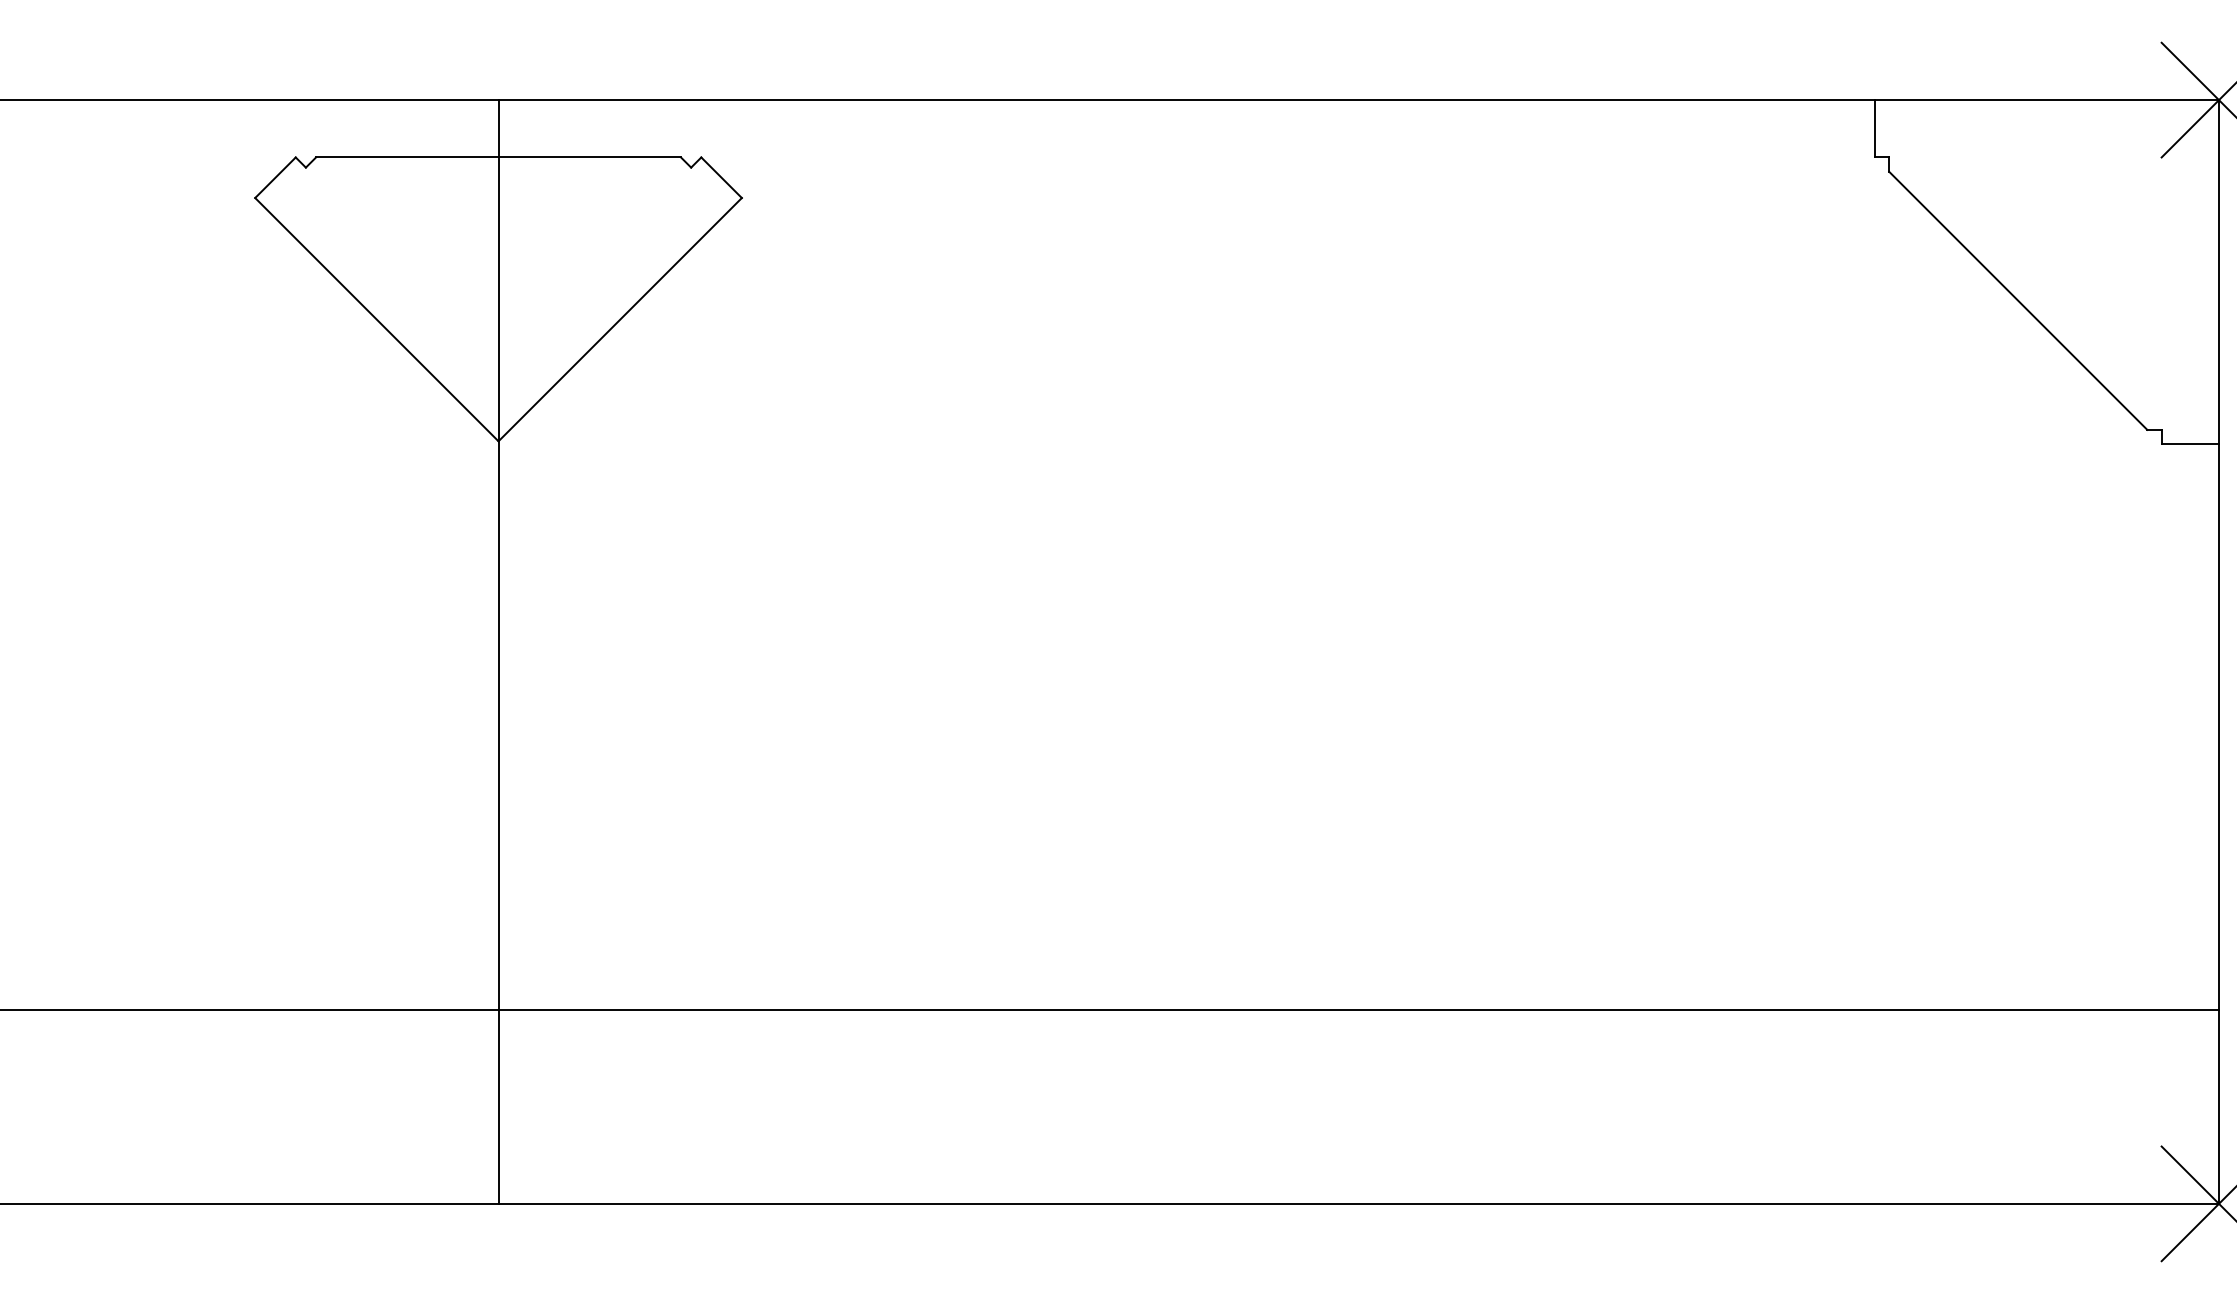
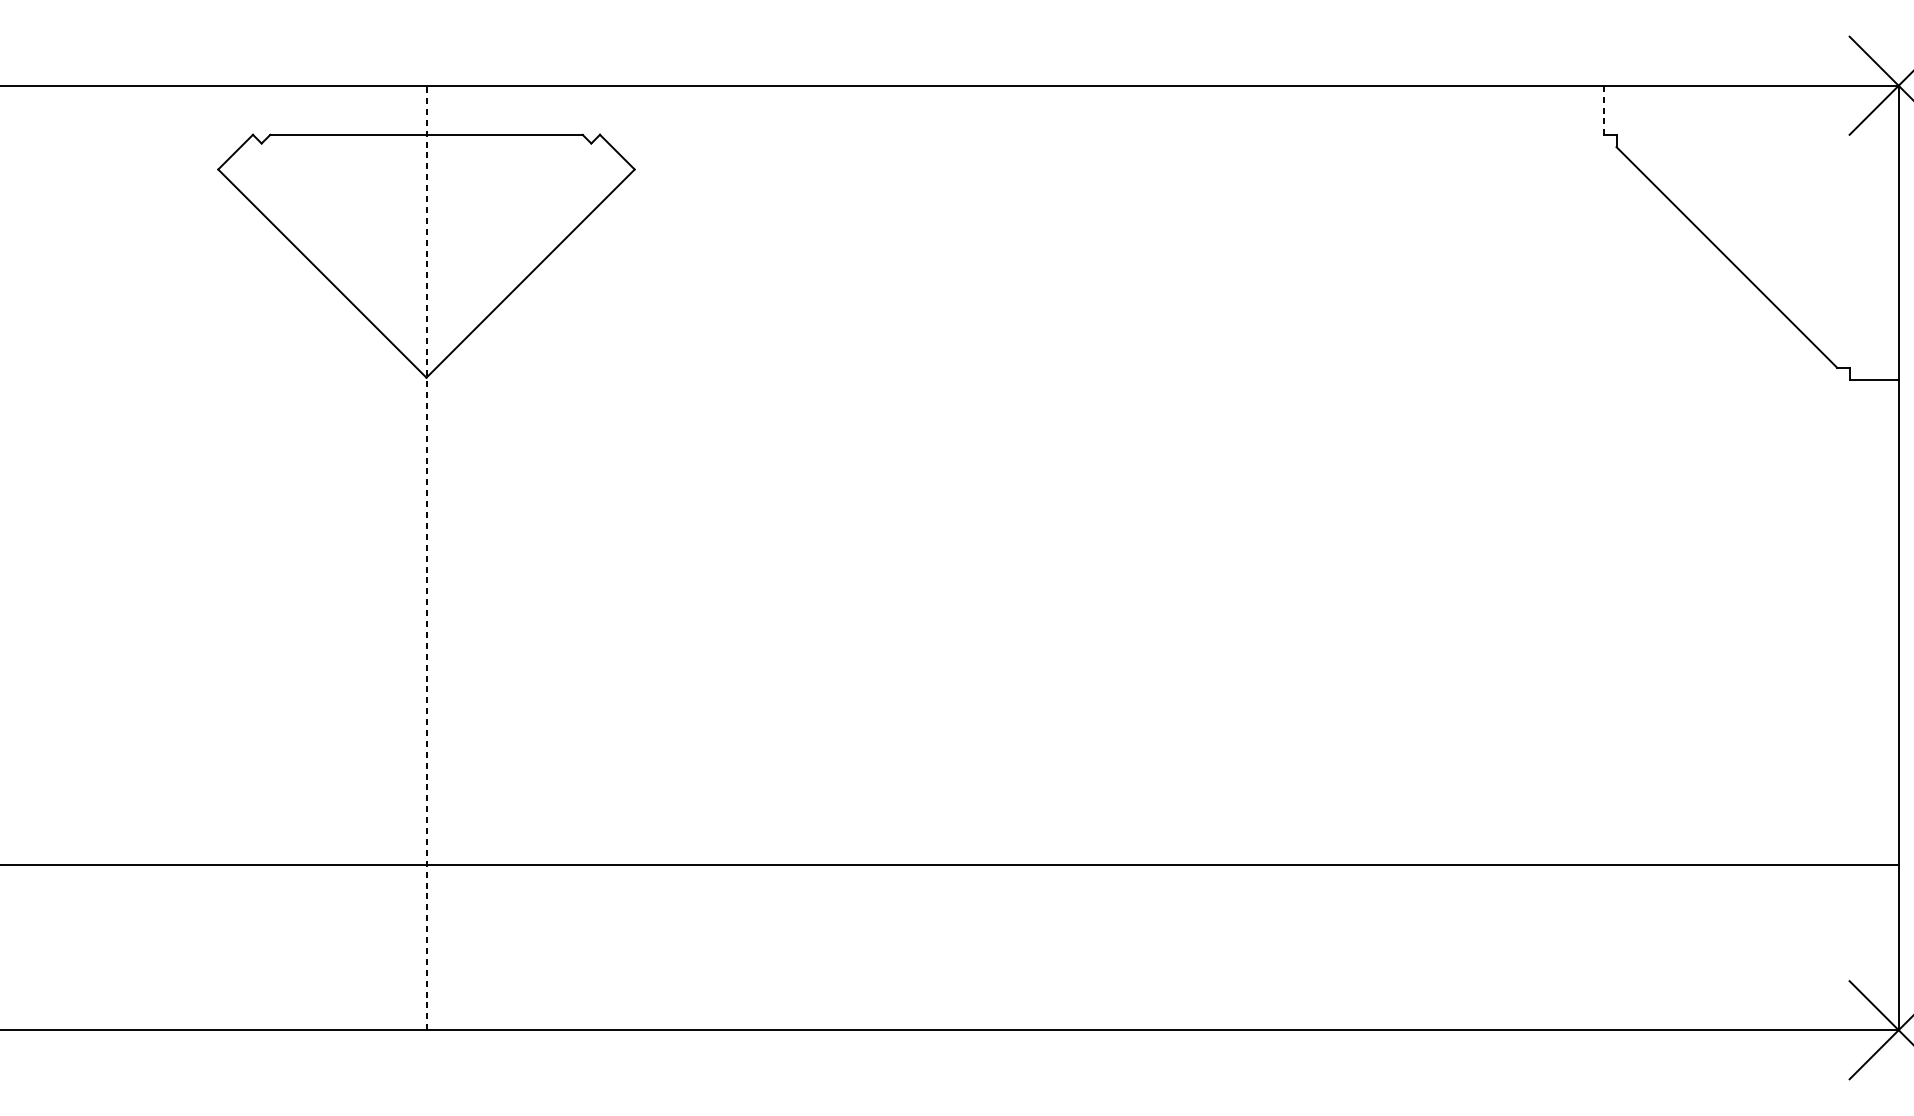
line: (1874, 128) -> (1603, 110), solid -> dashed
line: (498, 651) -> (426, 557), solid -> dashed

